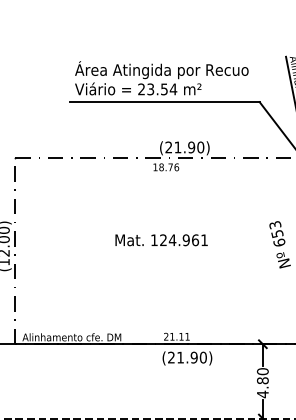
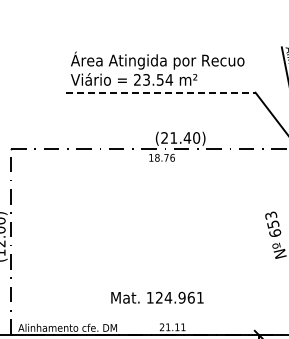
line: (164, 102) -> (160, 93), solid -> dashed
text: (191, 147) -> (187, 138), (21.90) -> (21.40)
text: (161, 240) -> (157, 298), moved

